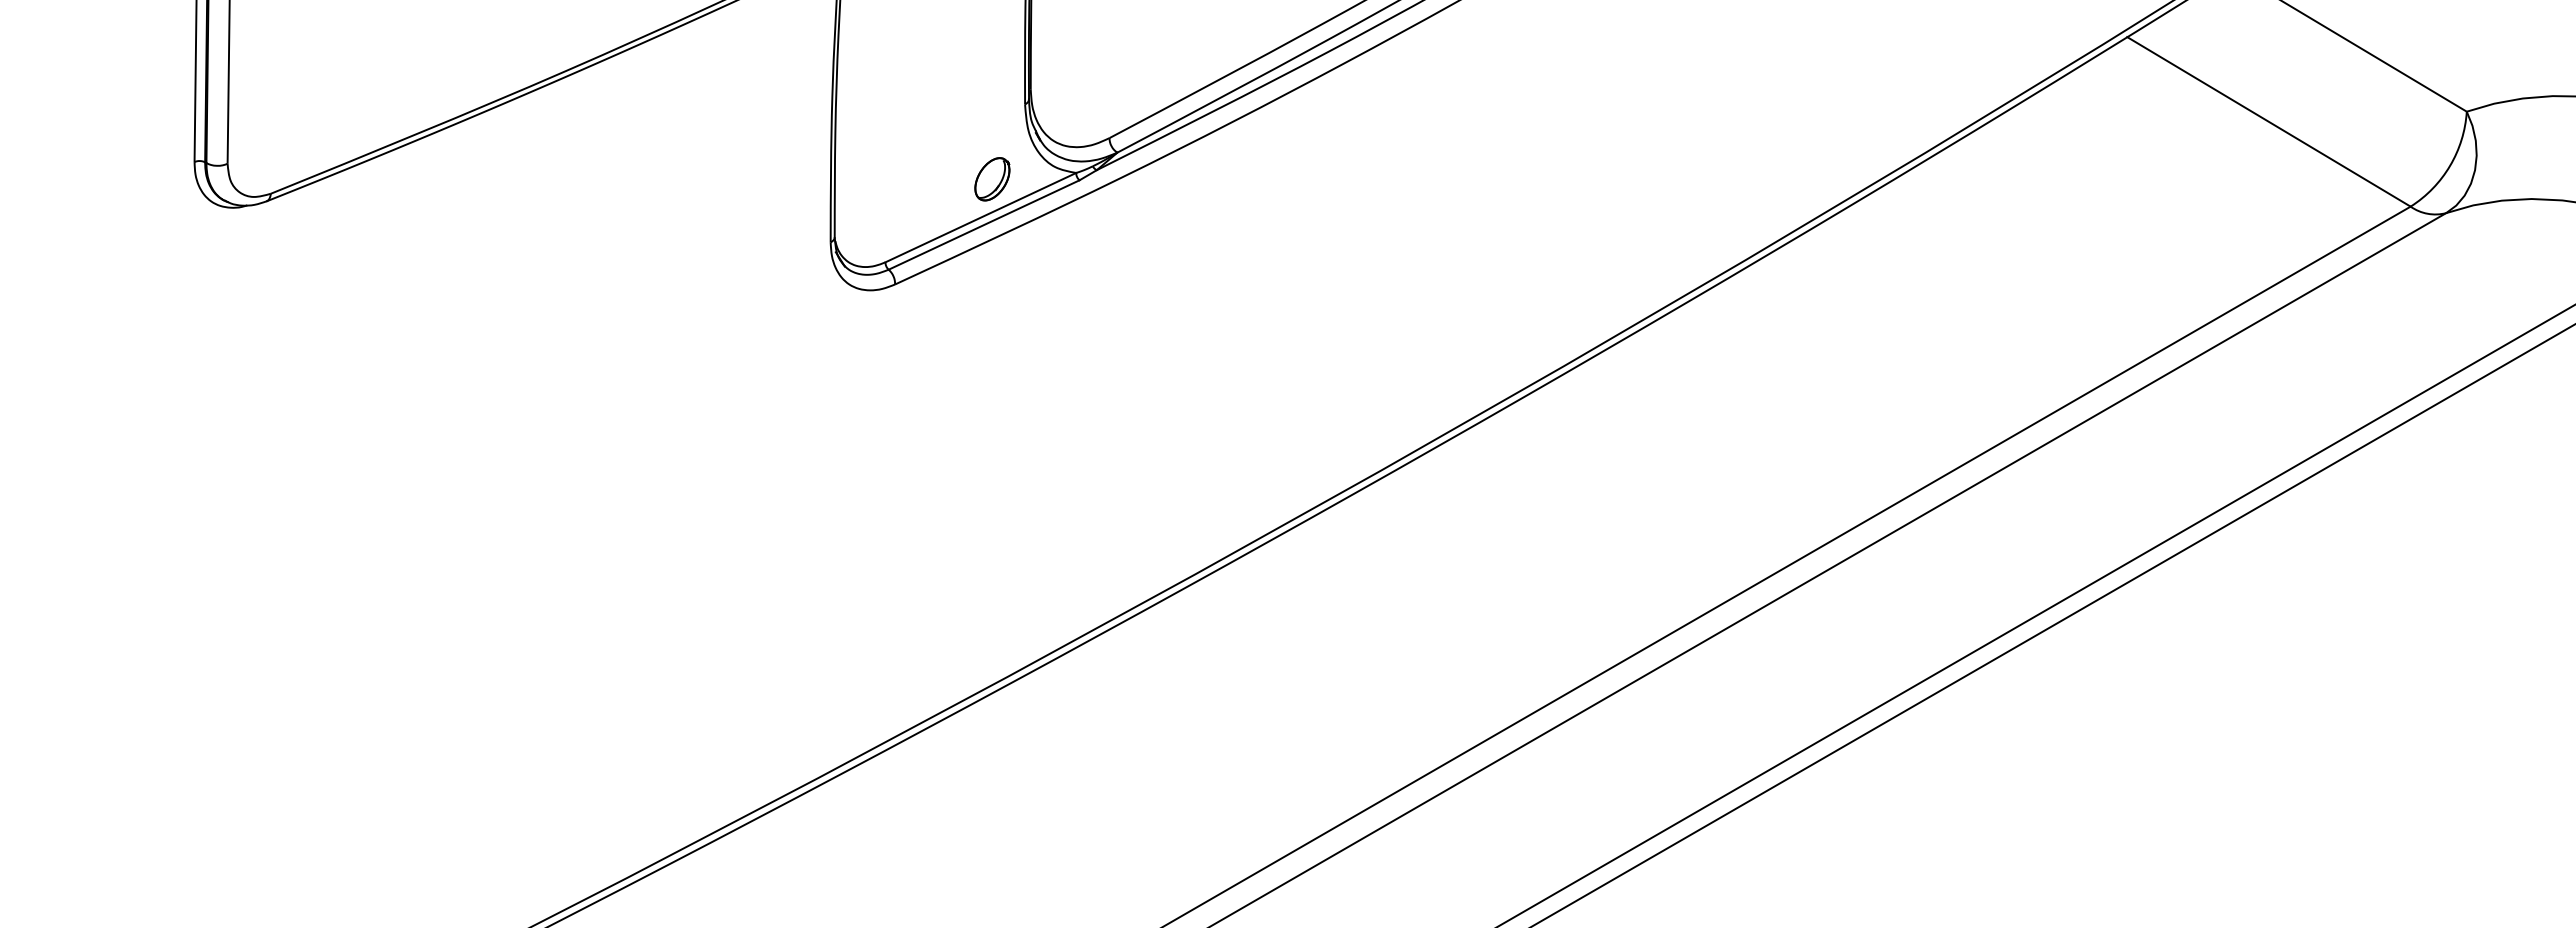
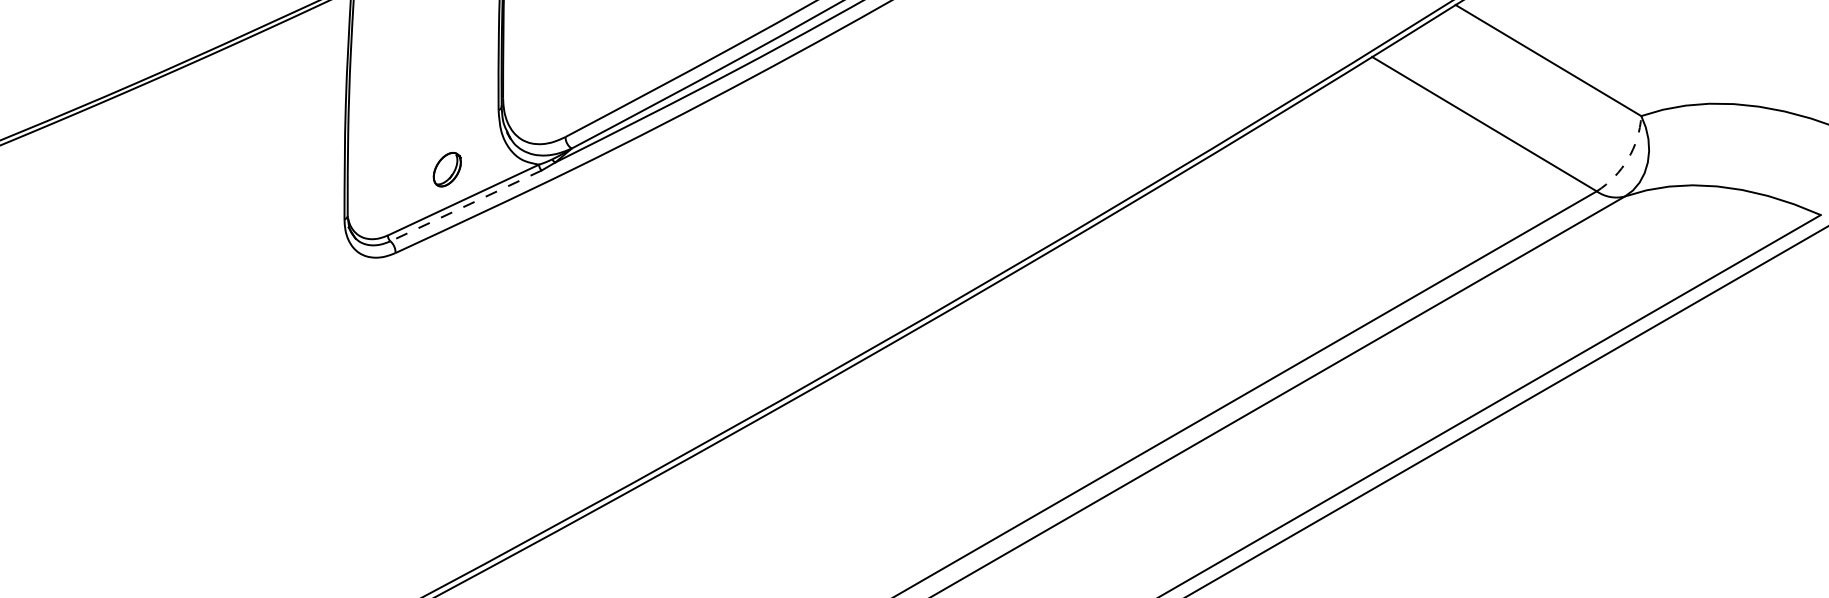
arc: (2450, 165) -> (1628, 158), solid -> dashed
part: (992, 179) -> (447, 169), moved
line: (983, 225) -> (465, 206), solid -> dashed

